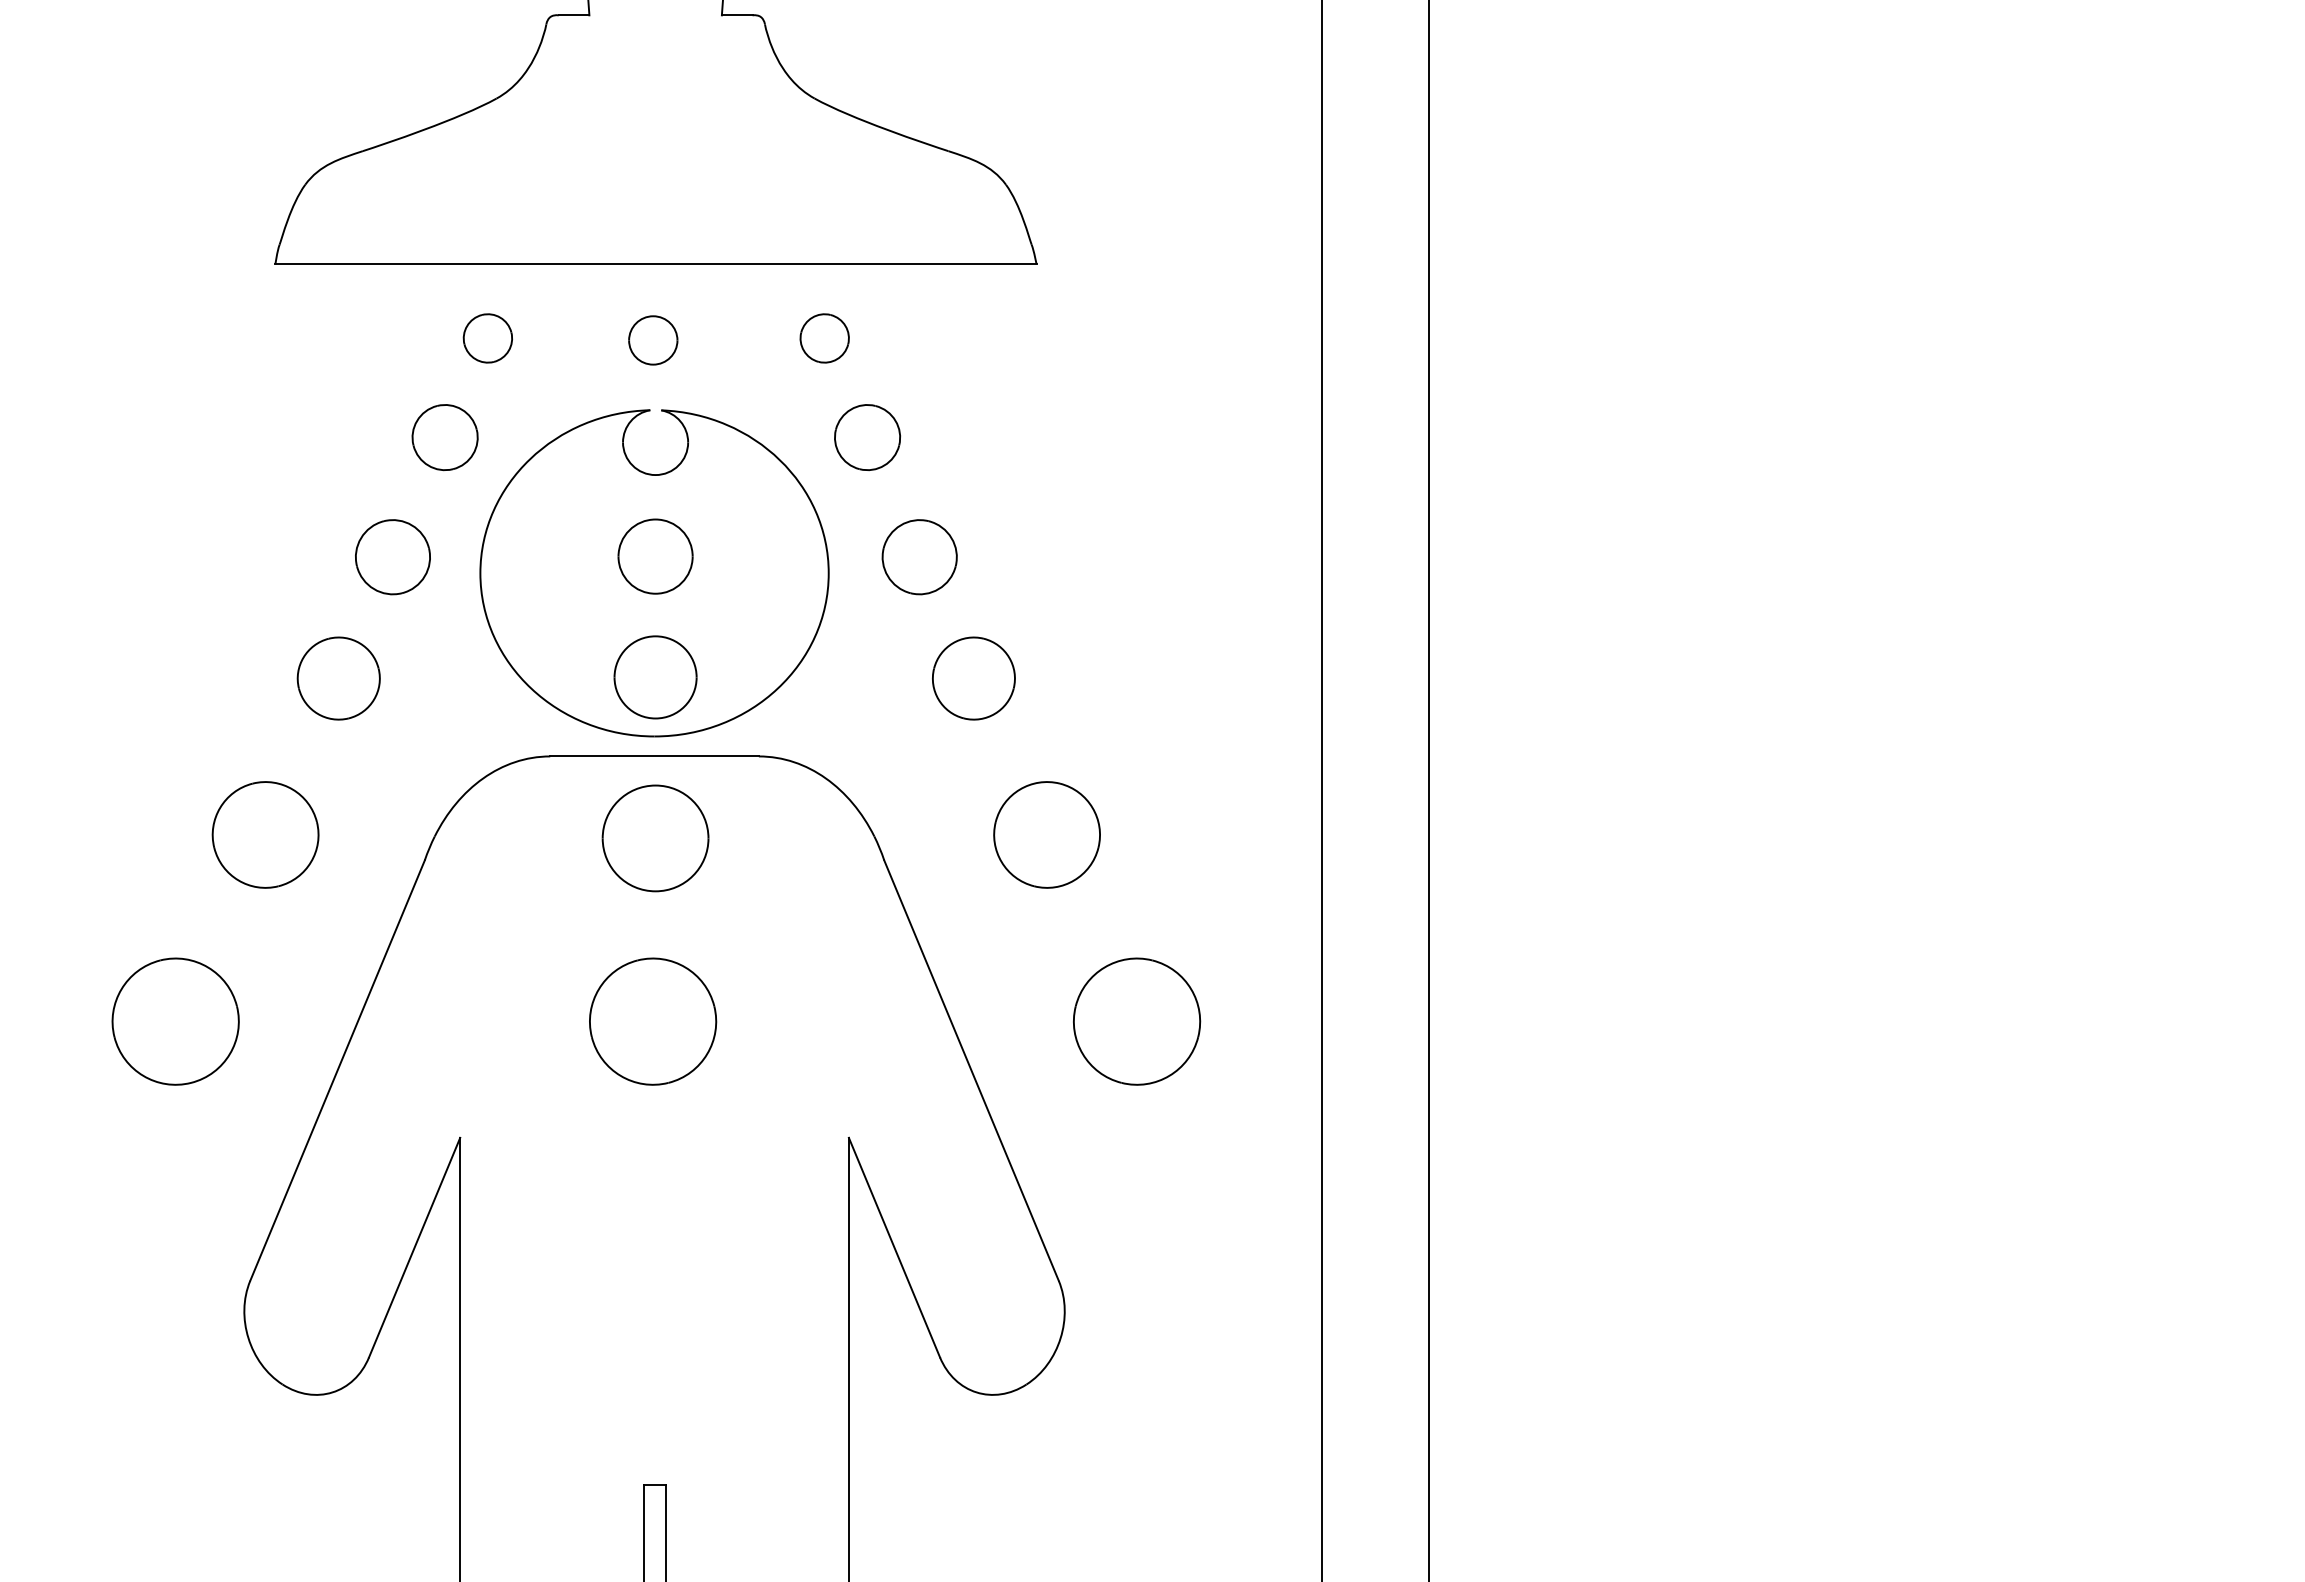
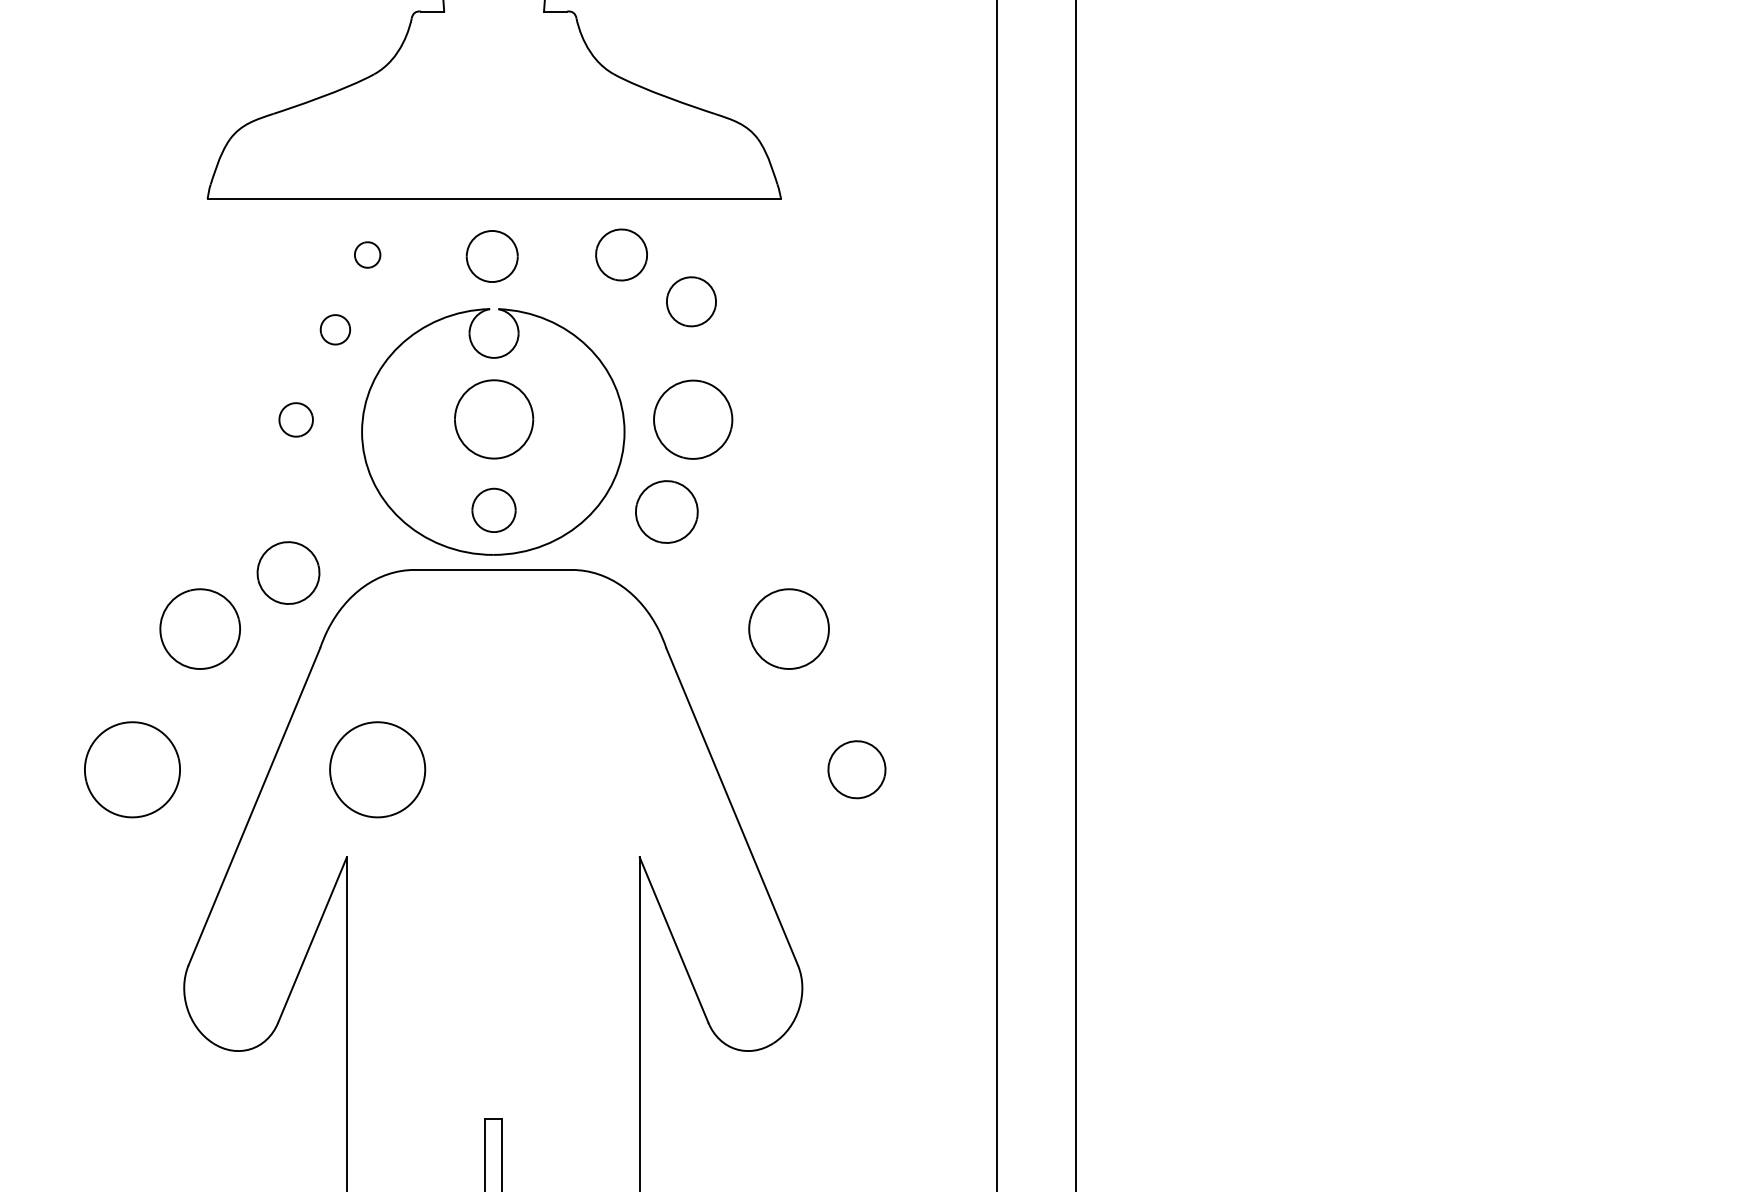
part: (487, 338) -> (367, 255), size x0.7
part: (824, 338) -> (621, 255), size x1.4
part: (653, 340) -> (492, 256), size x1.4
part: (444, 437) -> (335, 329), size x0.6
part: (867, 437) -> (691, 301), moved
part: (655, 556) -> (494, 419), size x1.4
part: (392, 557) -> (295, 420), size x0.6
part: (919, 557) -> (692, 420), size x1.4
part: (655, 677) -> (494, 510), size x0.7
part: (338, 678) -> (288, 573), moved
part: (973, 678) -> (666, 511), moved
part: (655, 838) -> (494, 631), removed
part: (653, 1021) -> (377, 769), moved
part: (1137, 1021) -> (857, 769), size x0.6

